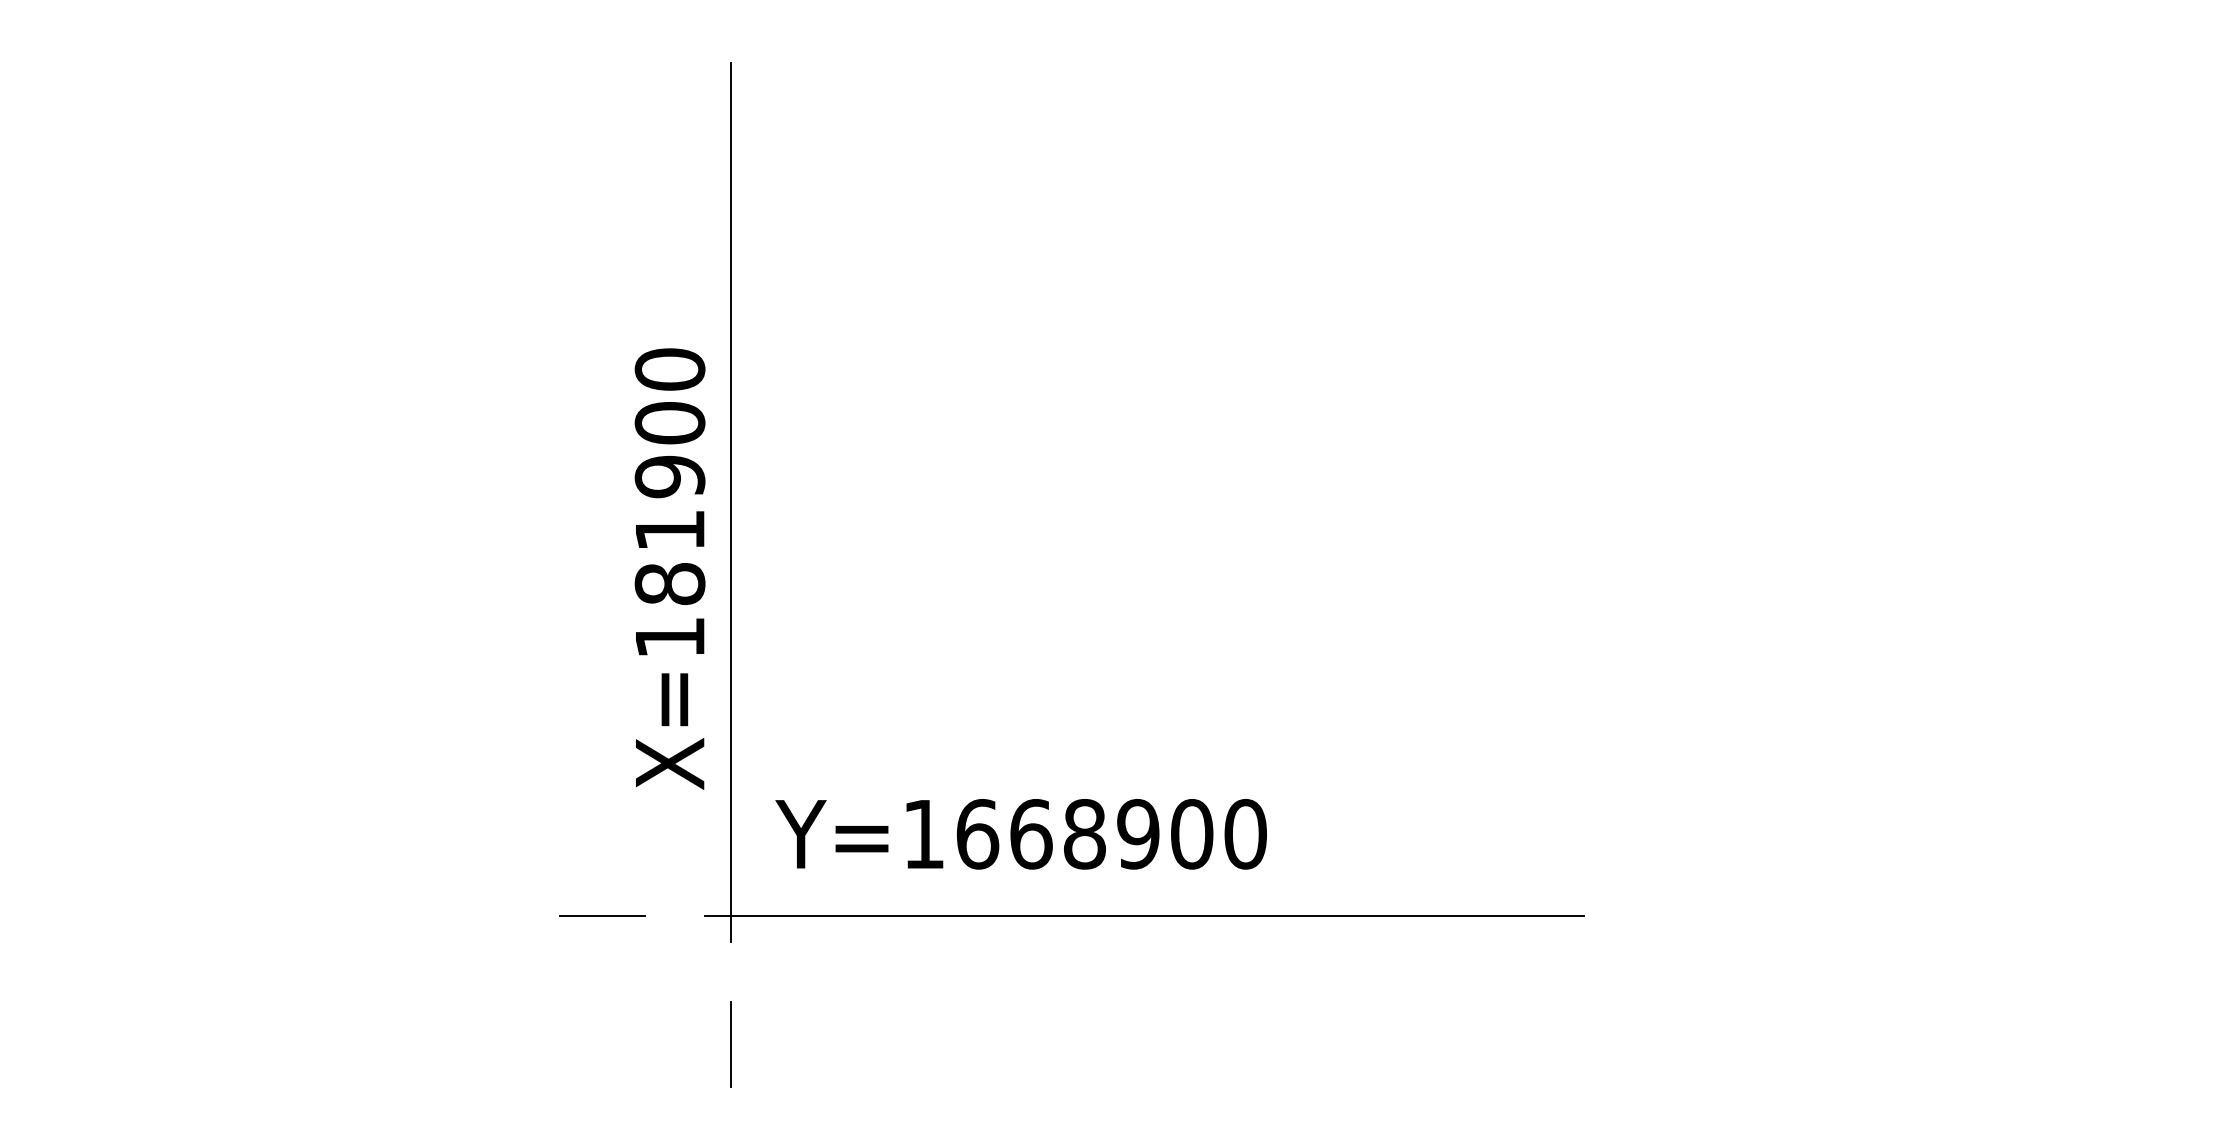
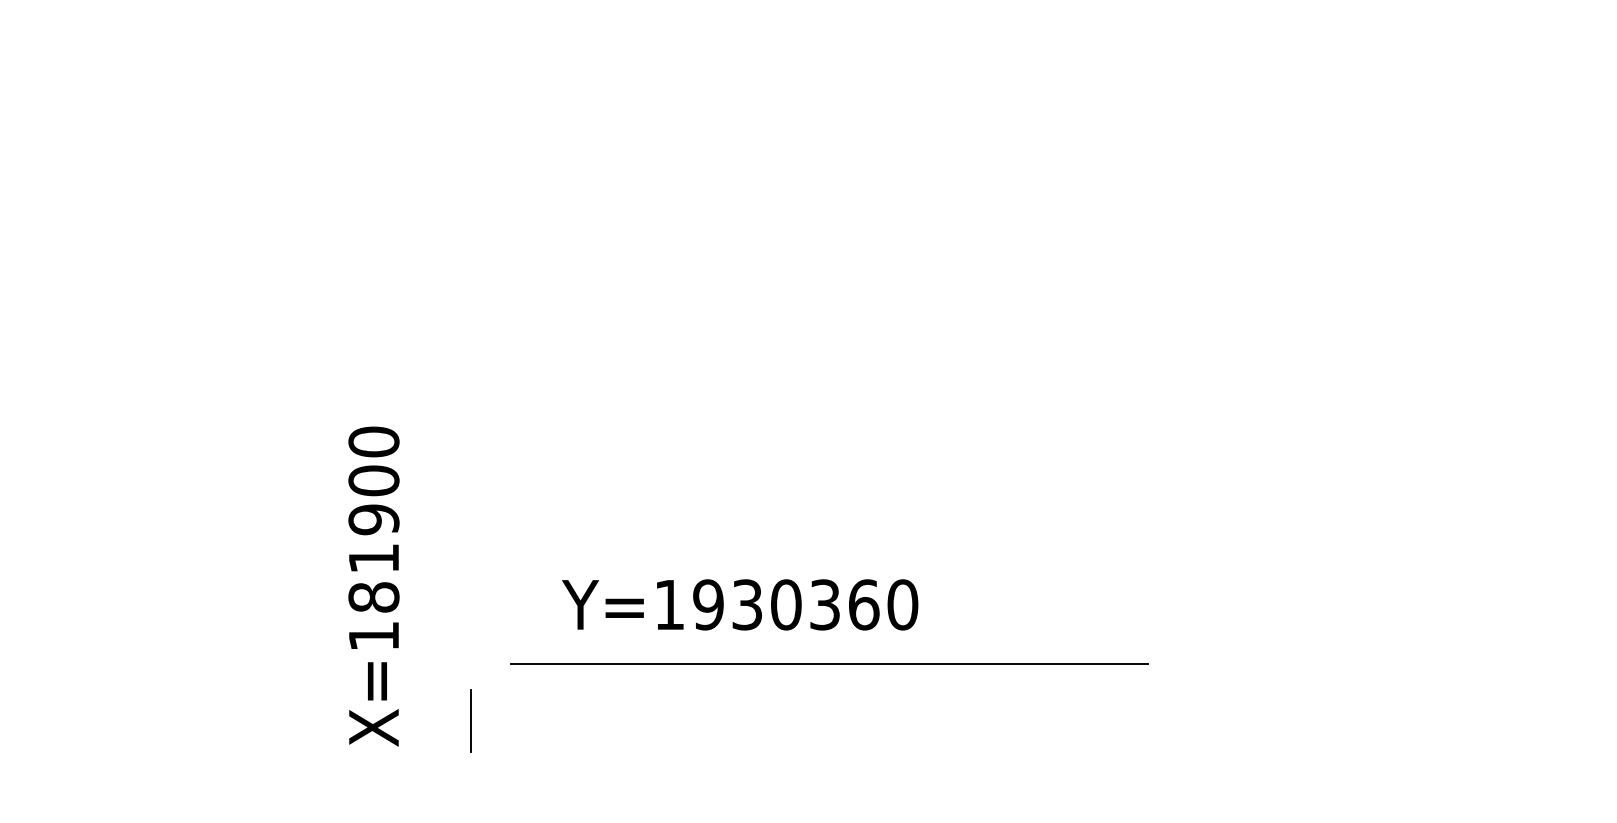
line: (730, 501) -> (529, 363), removed
text: (669, 568) -> (373, 586), moved
text: (1084, 834) -> (786, 605), Y=1668900 -> Y=1930360
line: (602, 916) -> (436, 664), removed
line: (730, 1044) -> (470, 721), moved

